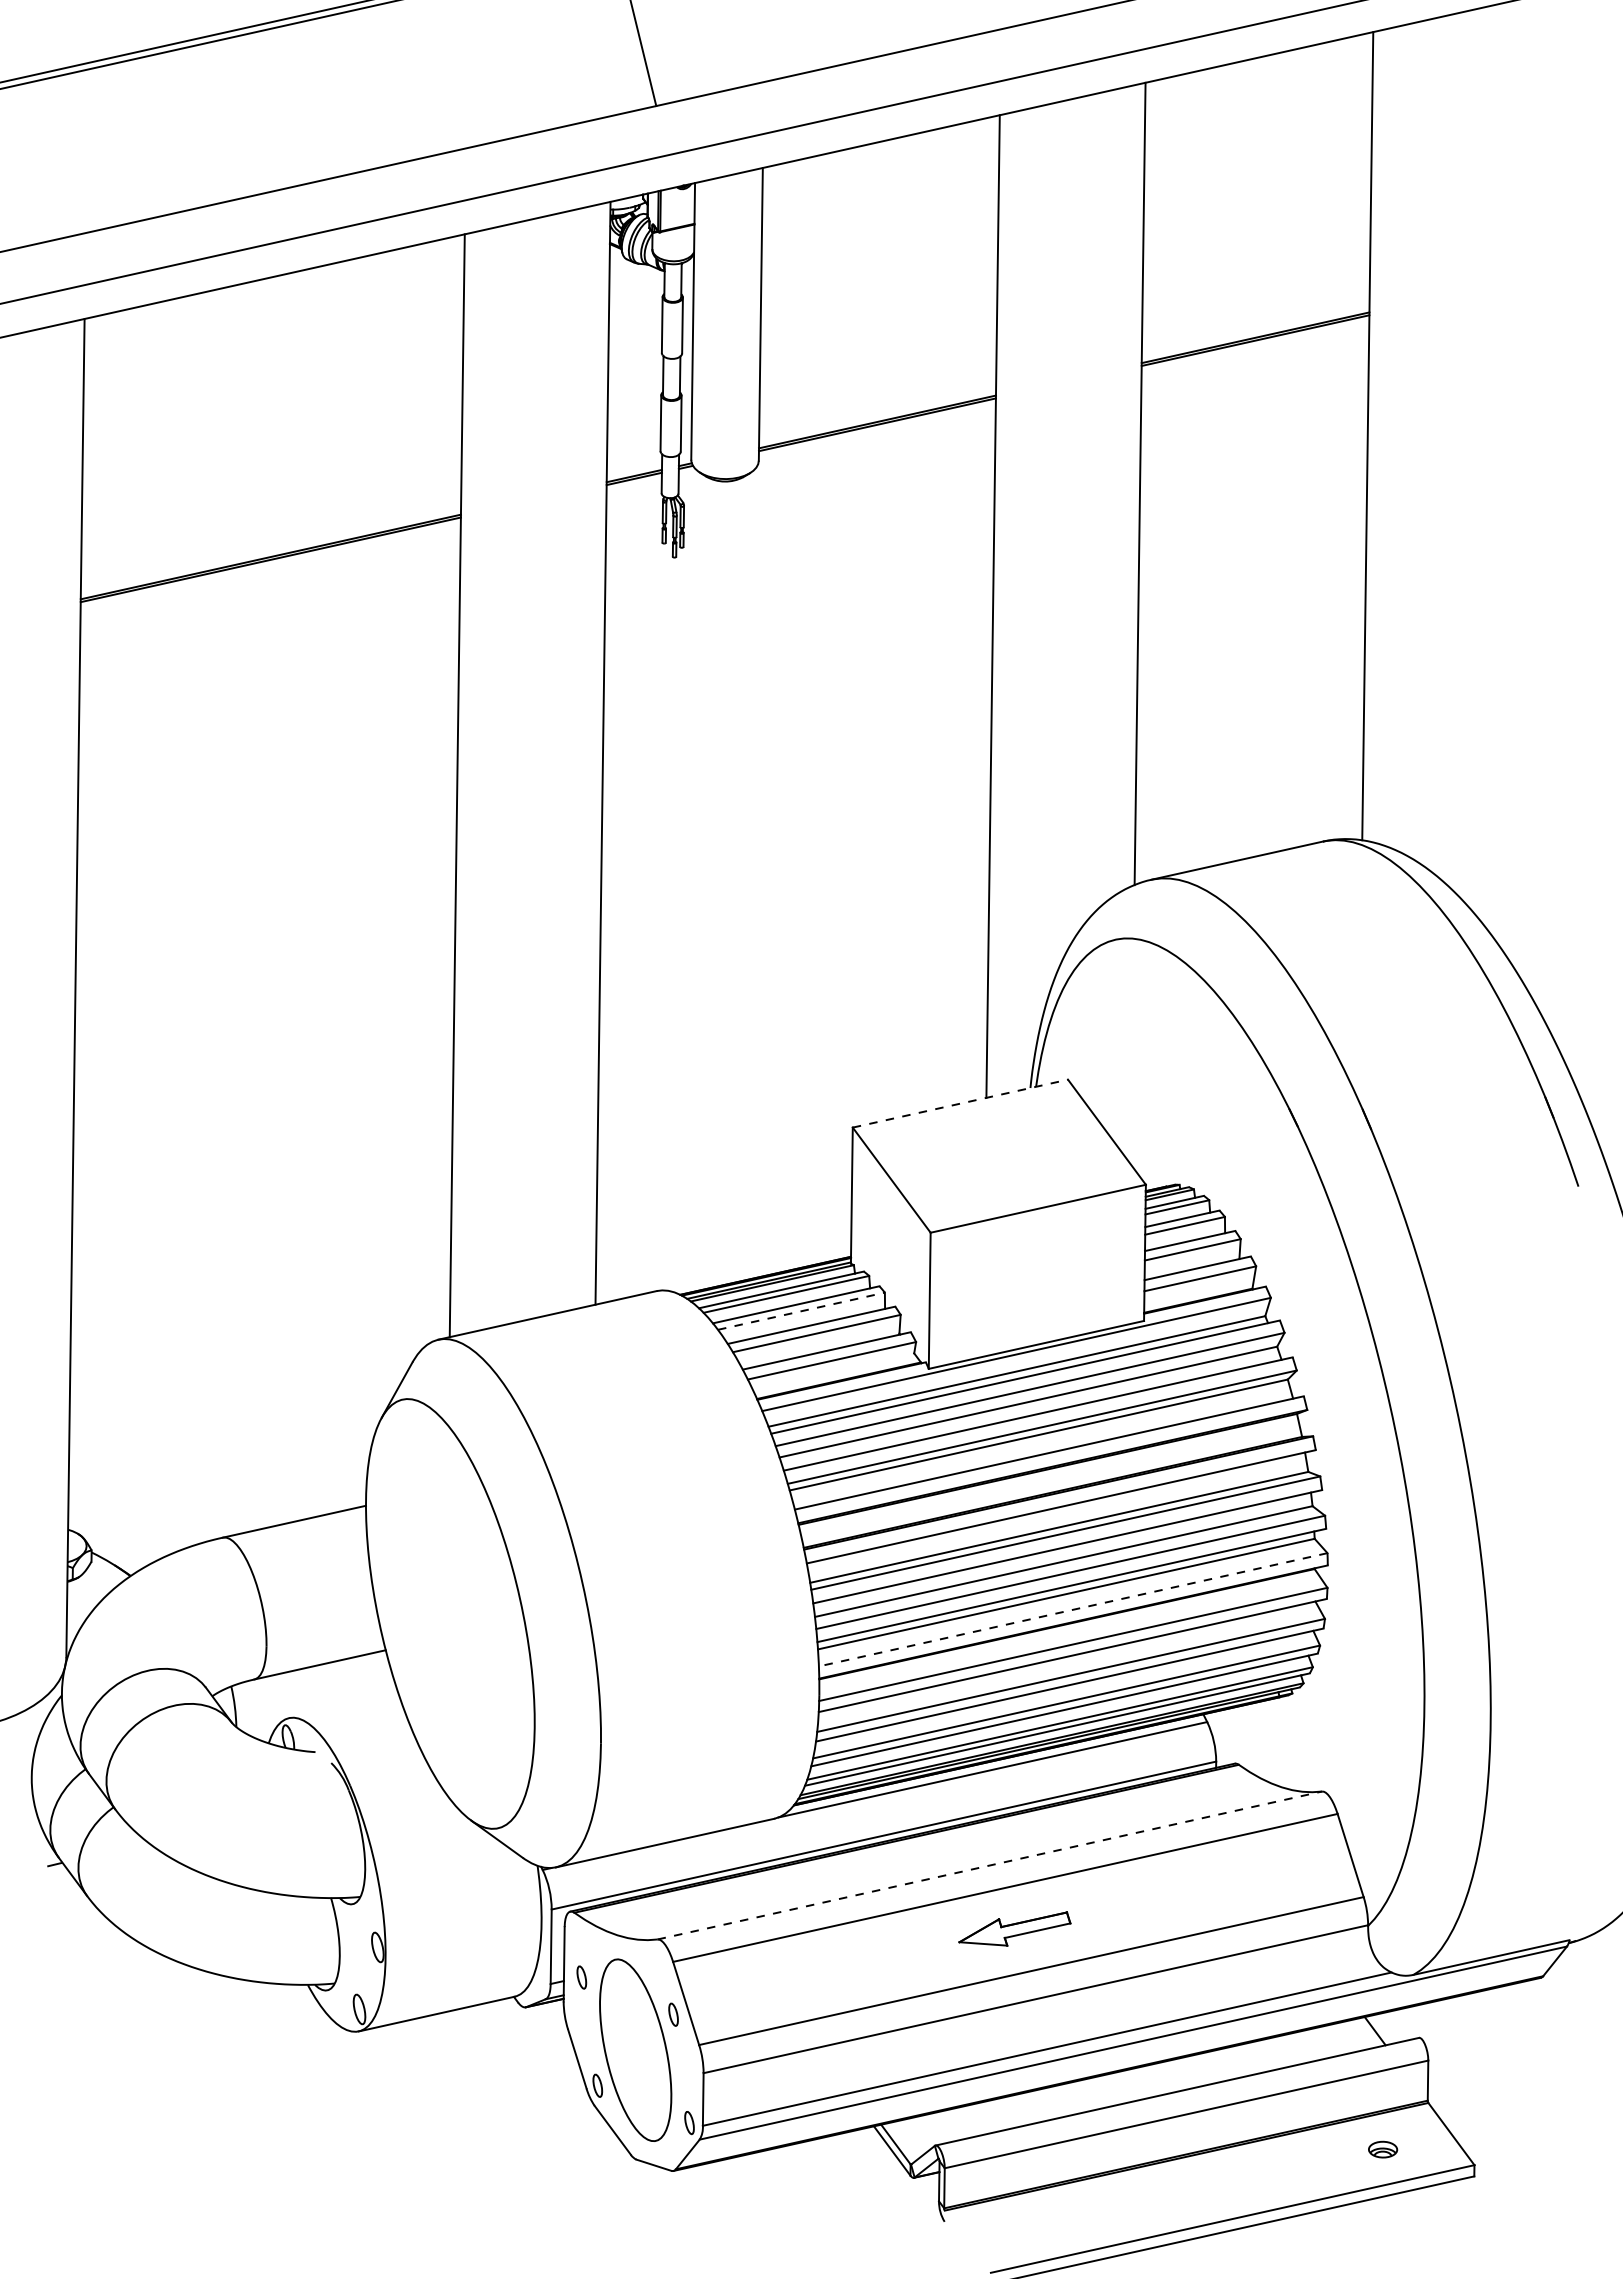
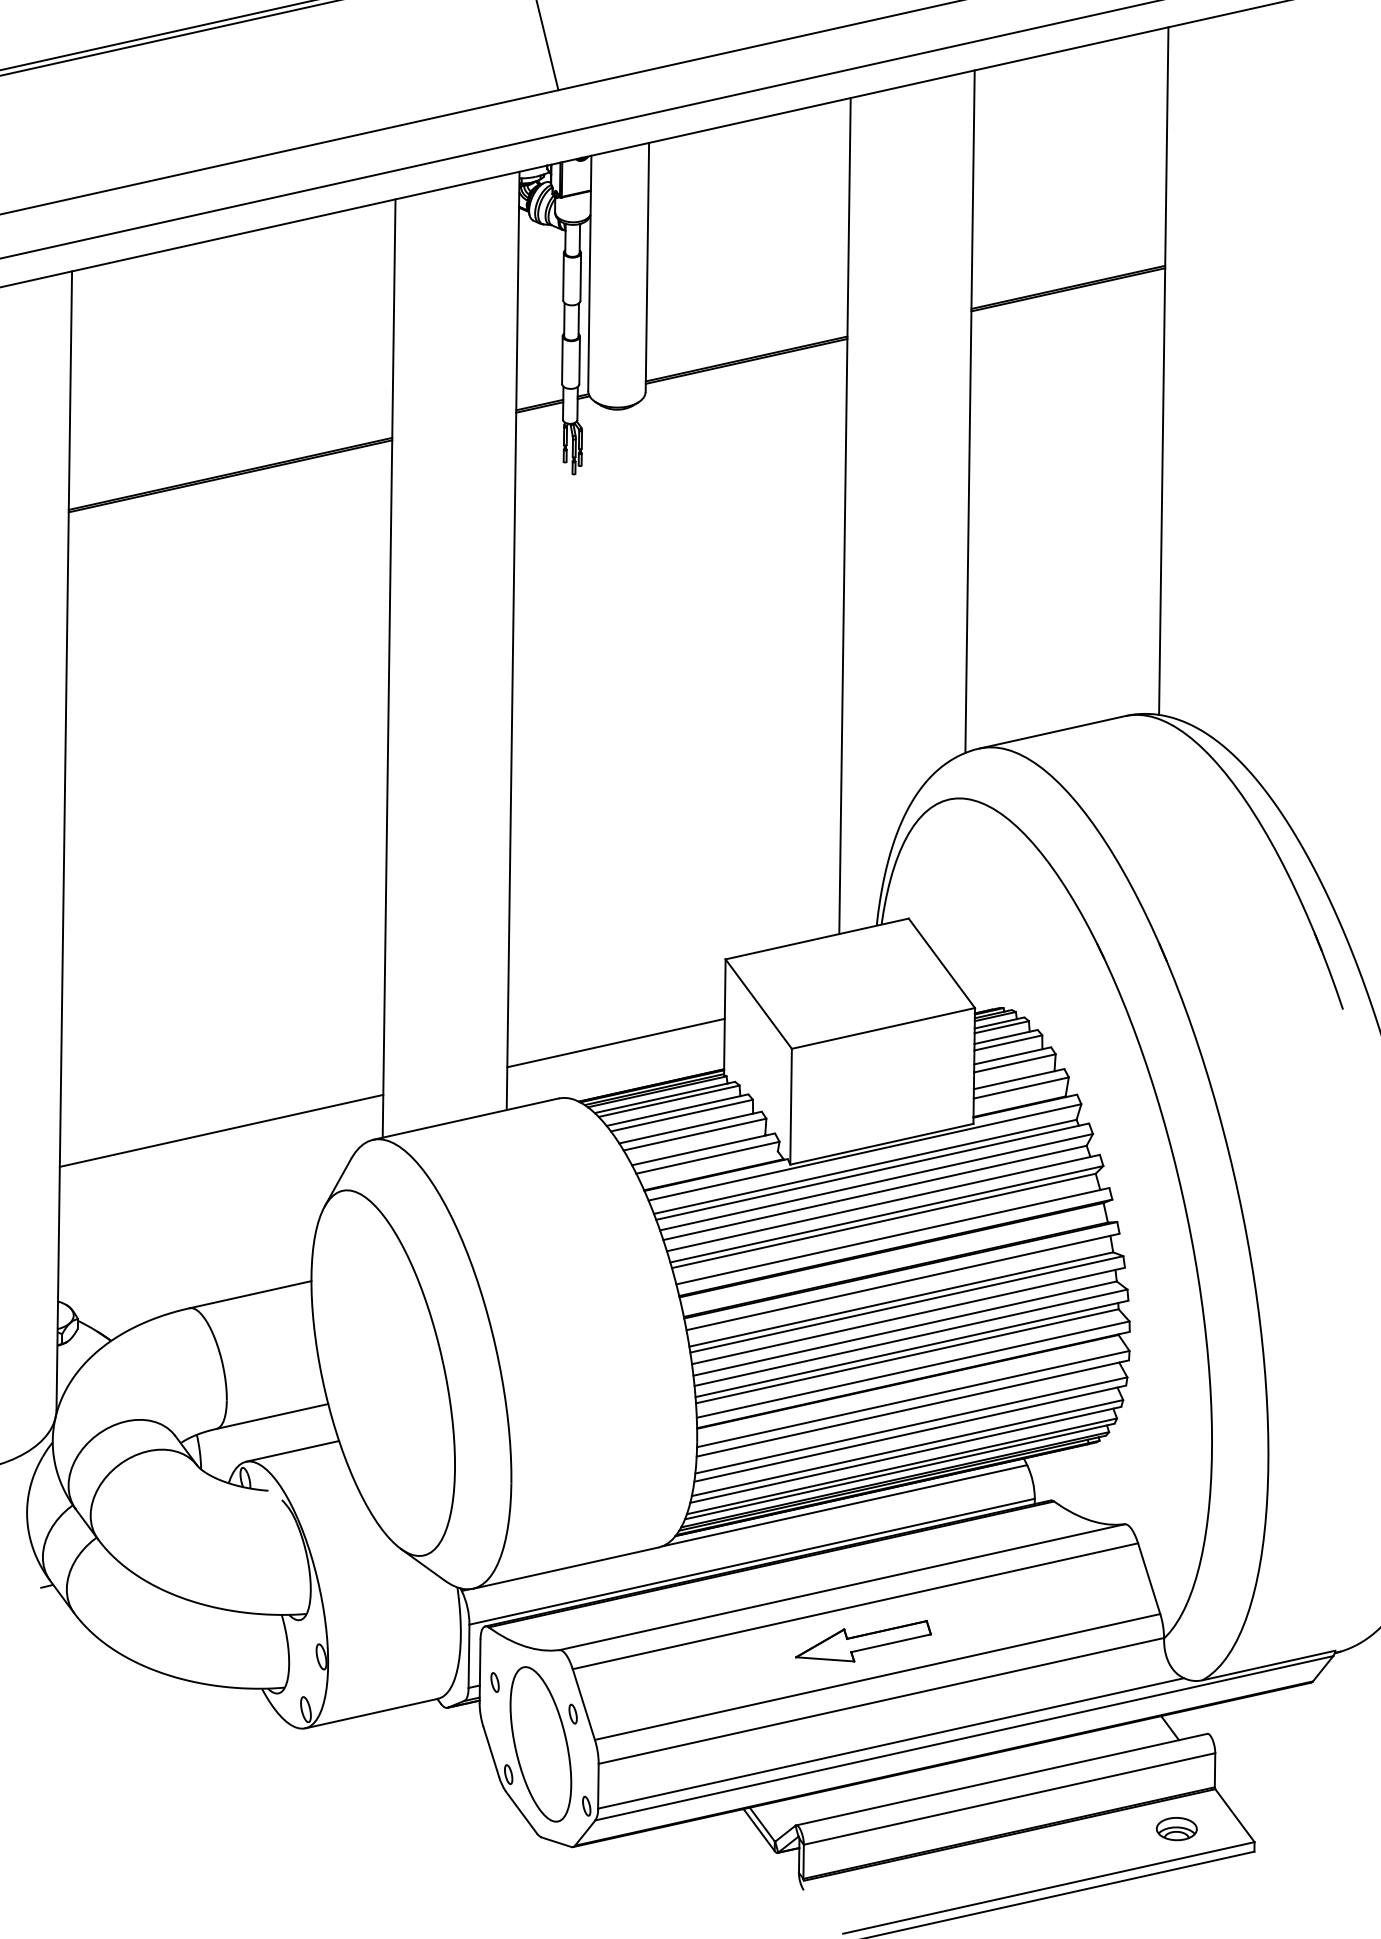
line: (960, 1103) -> (817, 938), dashed -> solid
line: (723, 1225) -> (615, 1042), added
line: (801, 1311) -> (681, 1115), dashed -> solid
line: (260, 1328) -> (221, 1130), added
line: (1073, 1609) -> (913, 1369), dashed -> solid
line: (343, 1705) -> (292, 1451), added
line: (990, 1865) -> (842, 1587), dashed -> solid
part: (1014, 1928) -> (863, 1640), size x1.43
part: (1382, 2149) -> (1176, 1828), size x1.67

